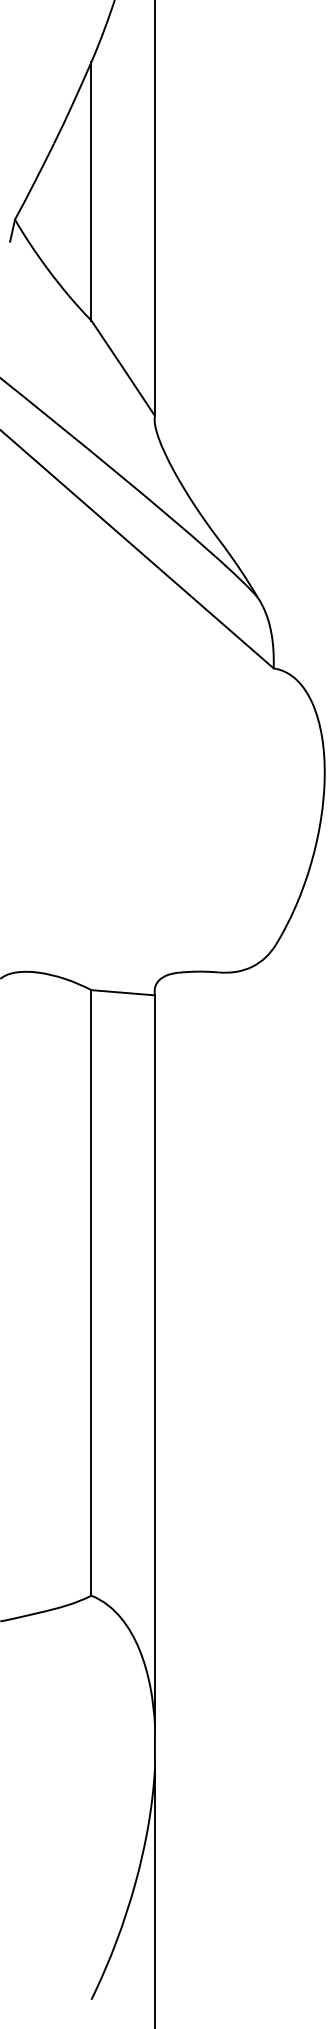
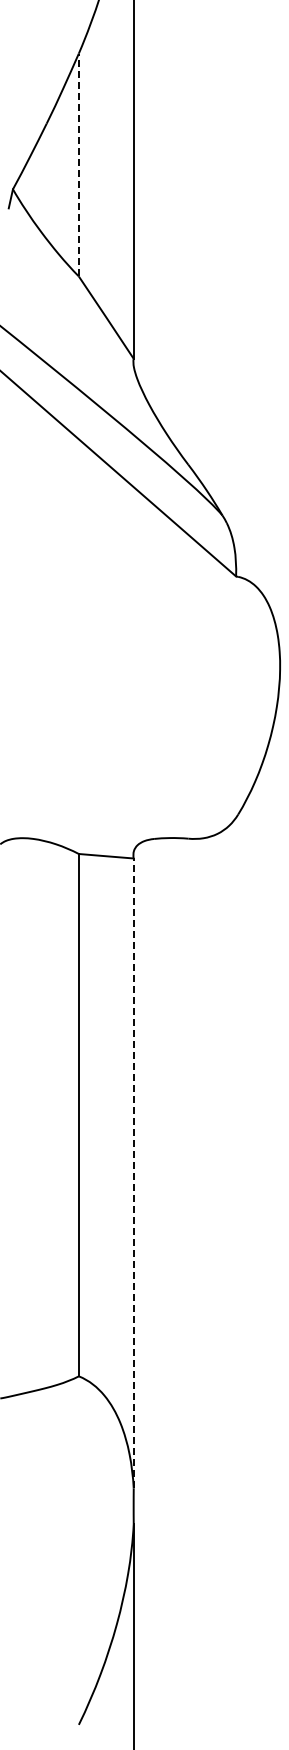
line: (90, 190) -> (78, 164), solid -> dashed
line: (154, 1360) -> (133, 1173), solid -> dashed

